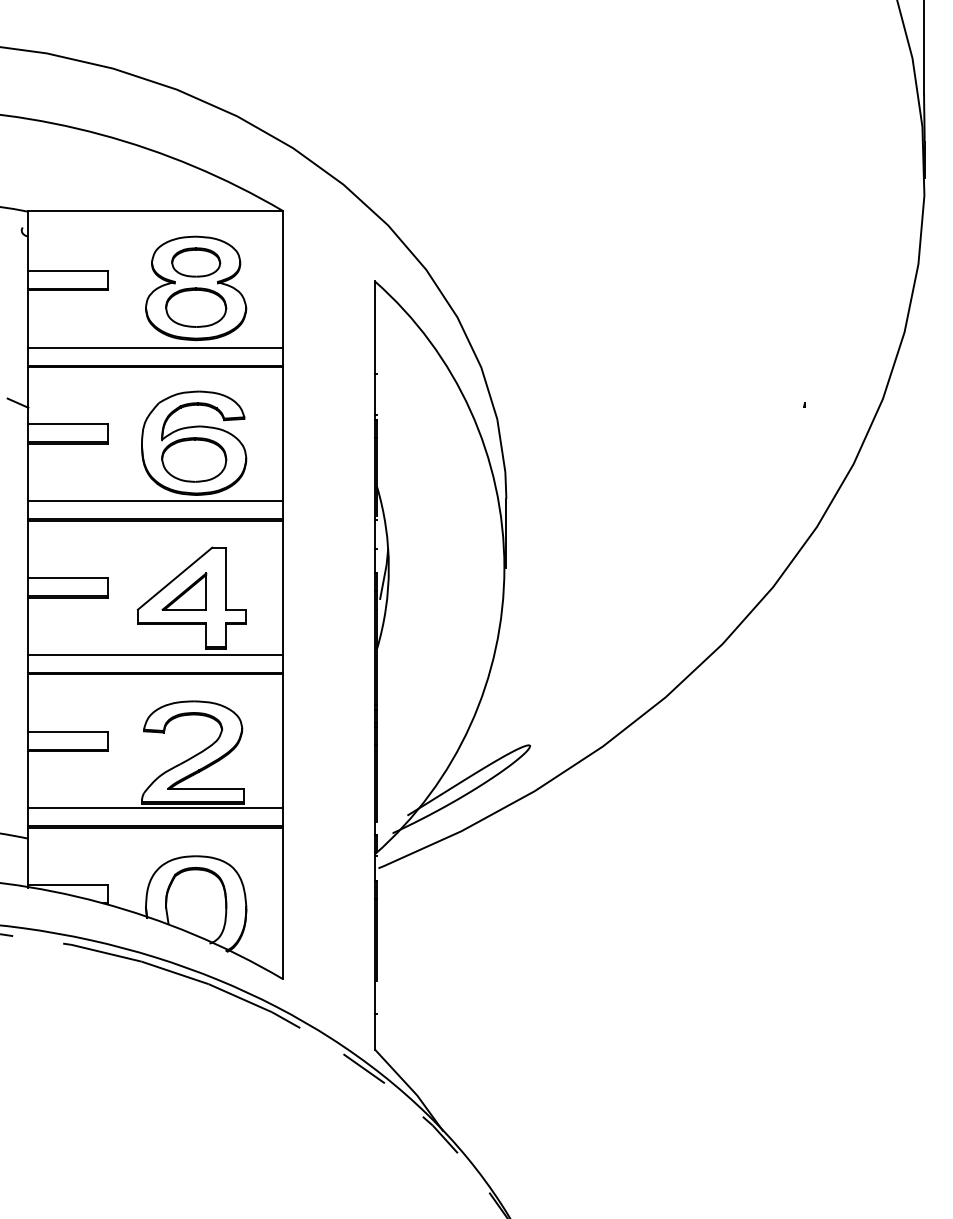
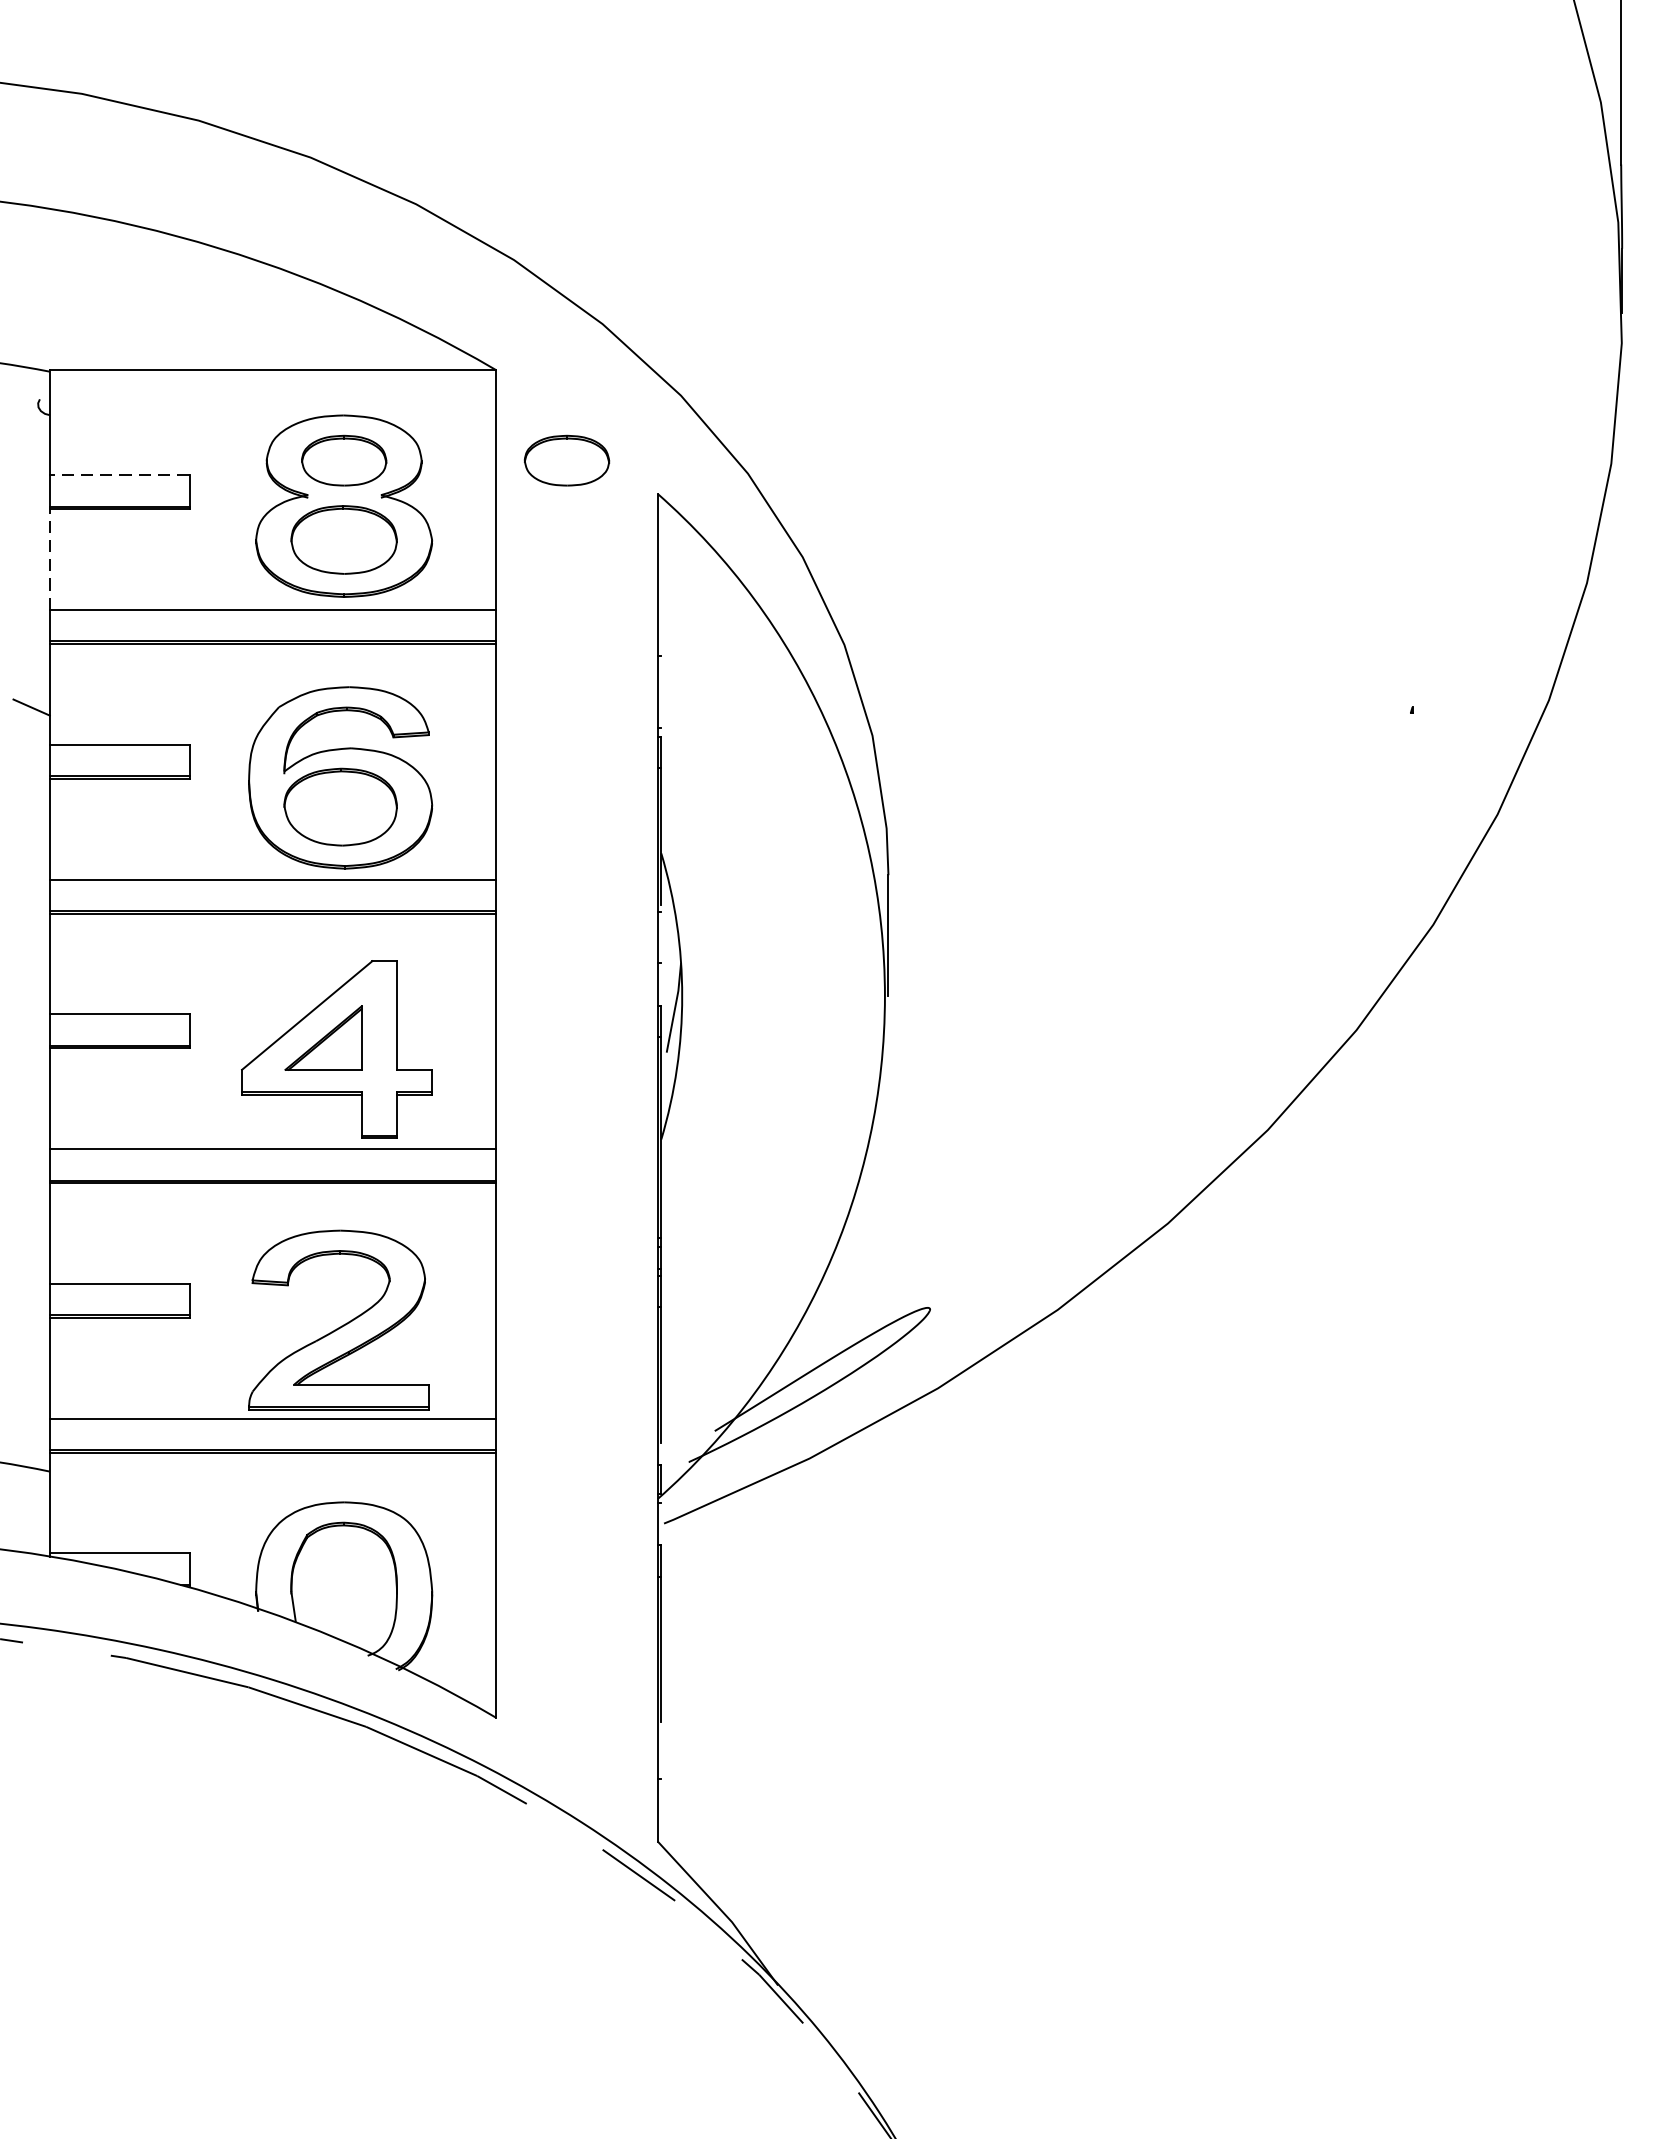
part: (323, 262) -> (567, 460), added
line: (68, 270) -> (120, 474), solid -> dashed
line: (28, 318) -> (50, 558), solid -> dashed

